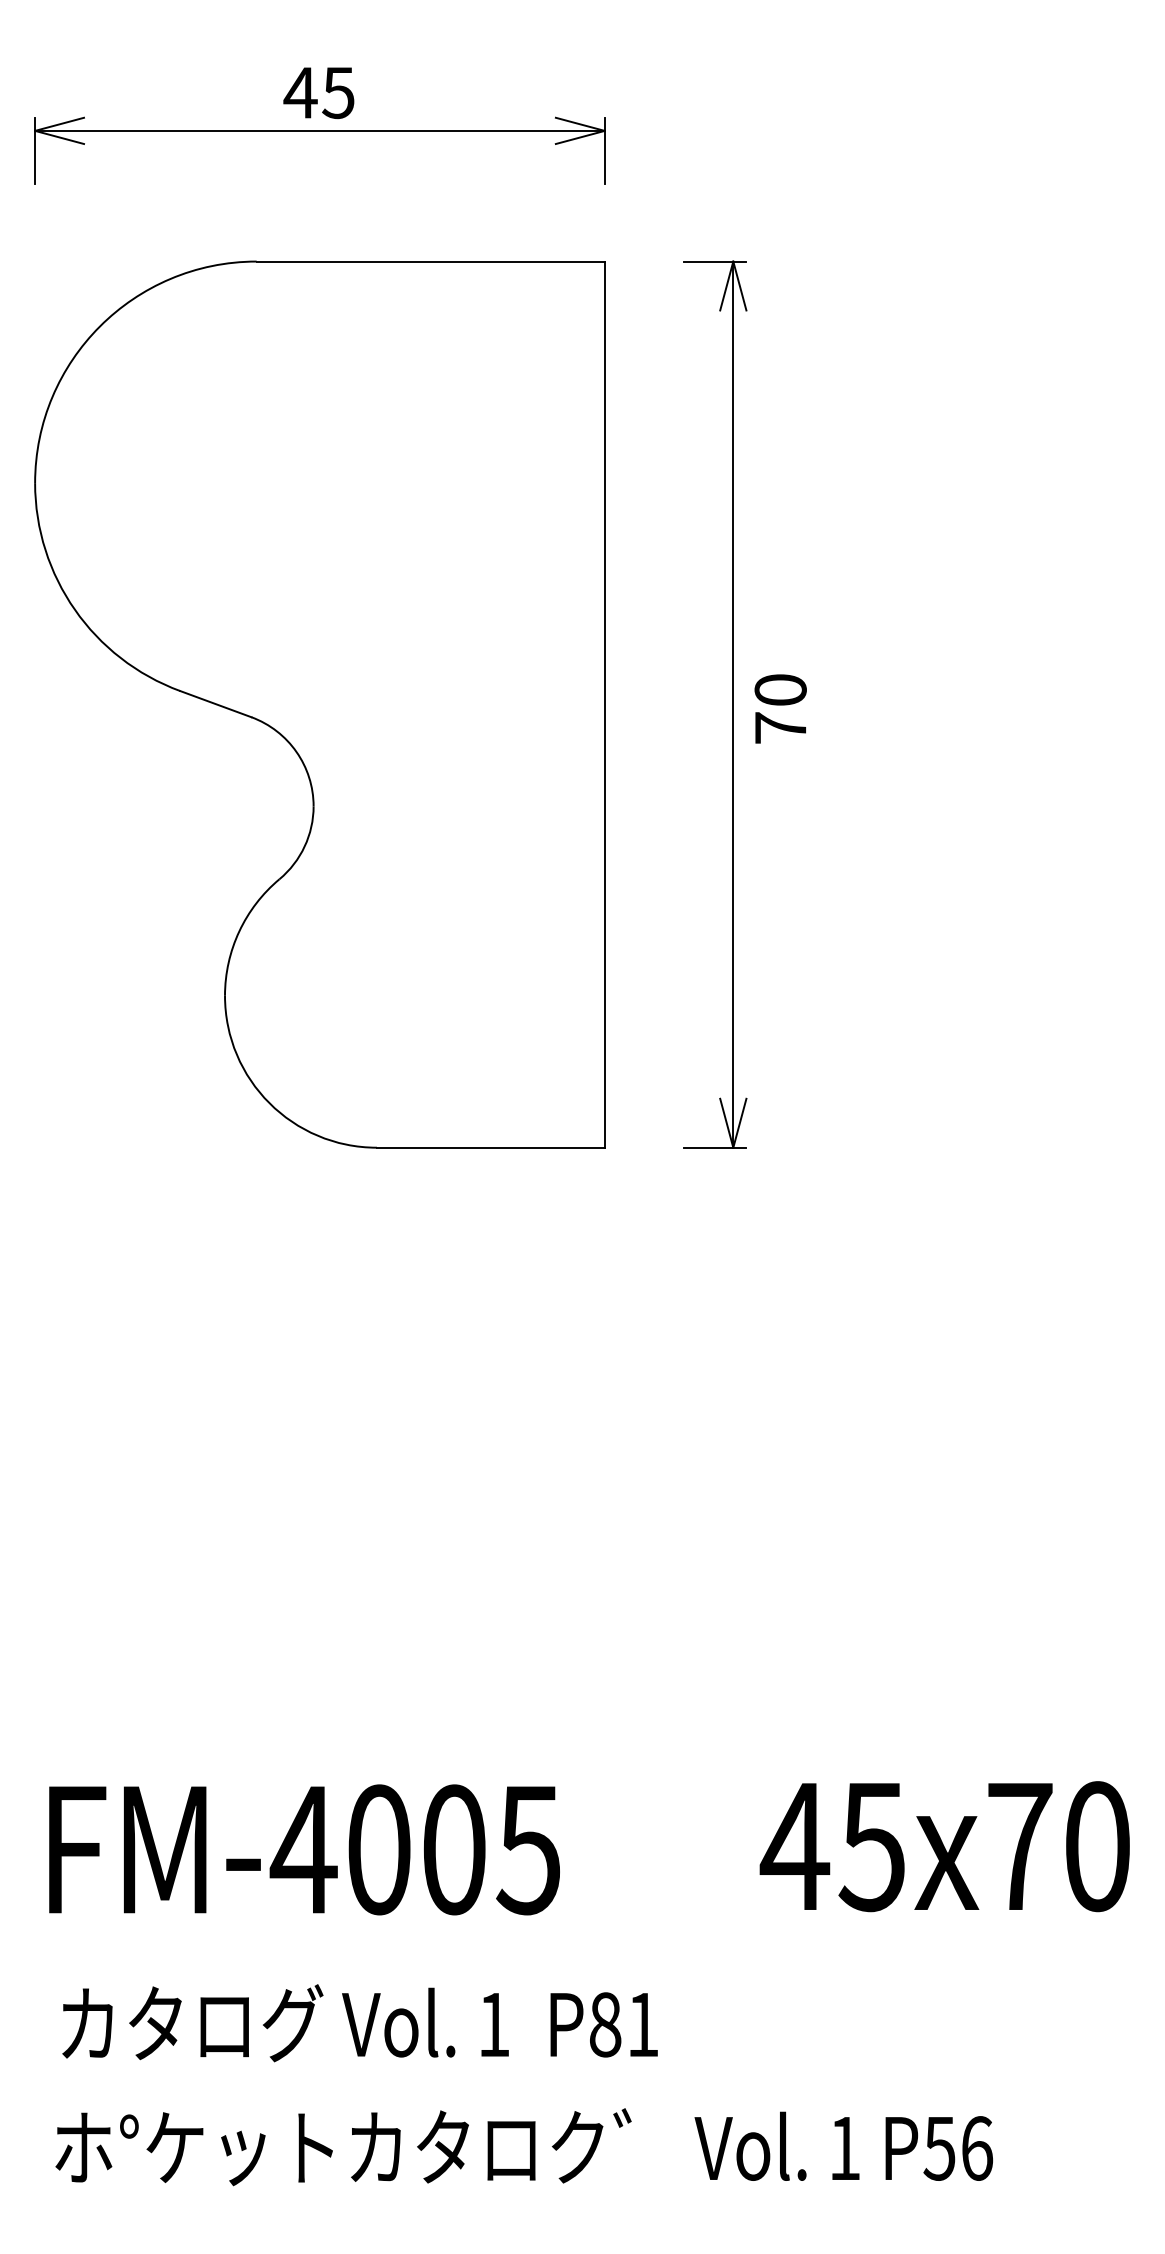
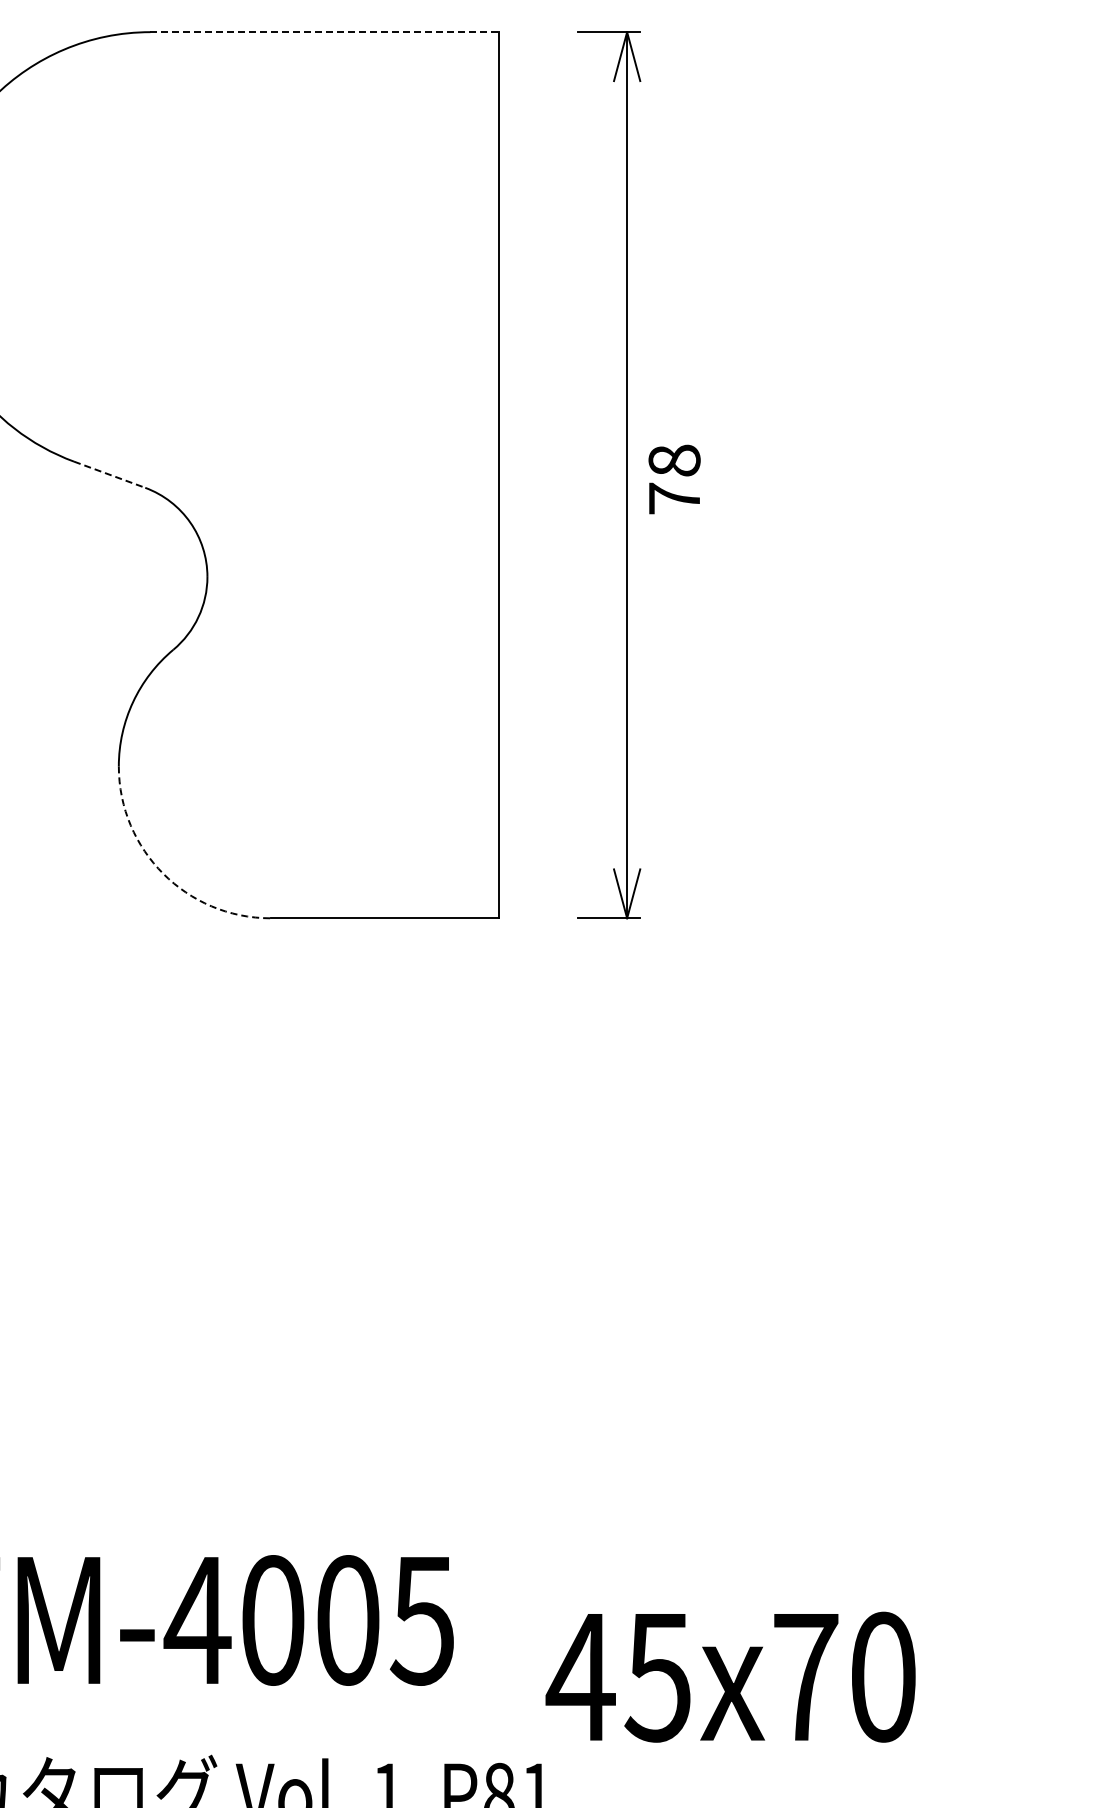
line: (431, 261) -> (325, 32), solid -> dashed
text: (780, 689) -> (674, 460), 70 -> 78
line: (215, 704) -> (109, 475), solid -> dashed
arc: (269, 1103) -> (163, 874), solid -> dashed
text: (944, 1846) -> (730, 1677), moved

